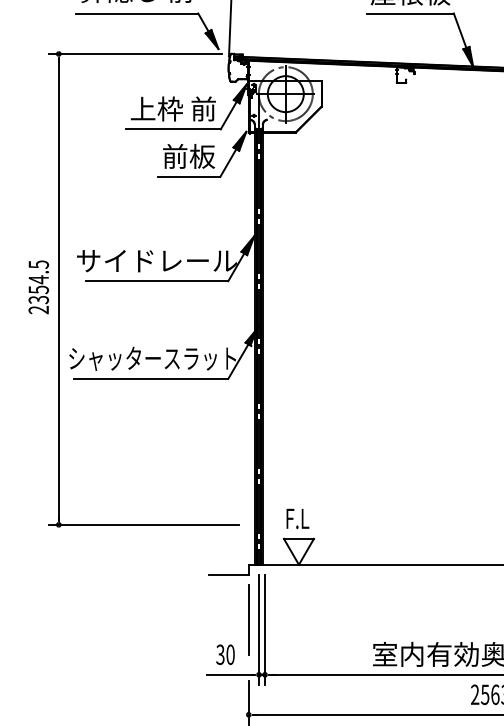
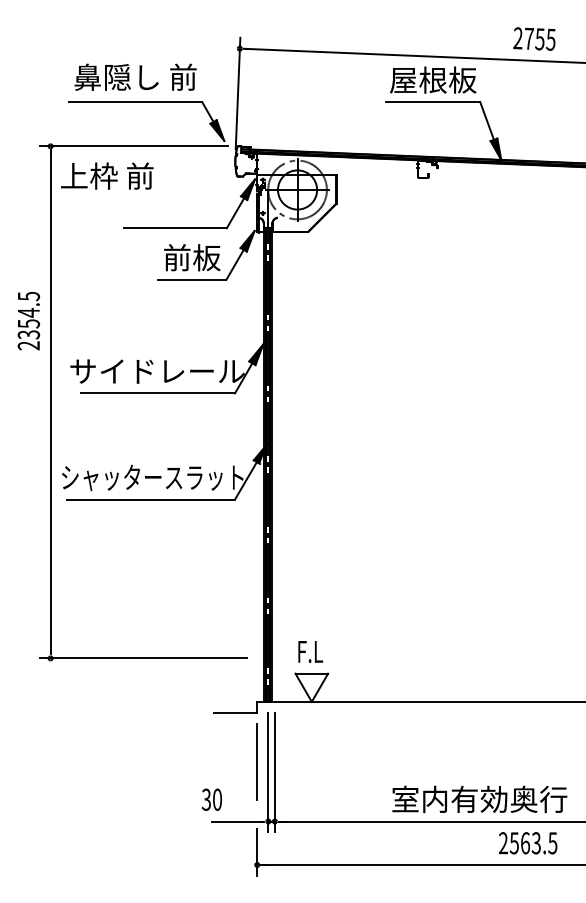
text: (173, 108) -> (107, 175), moved
text: (38, 287) -> (28, 321), moved
text: (225, 654) -> (211, 799), moved

